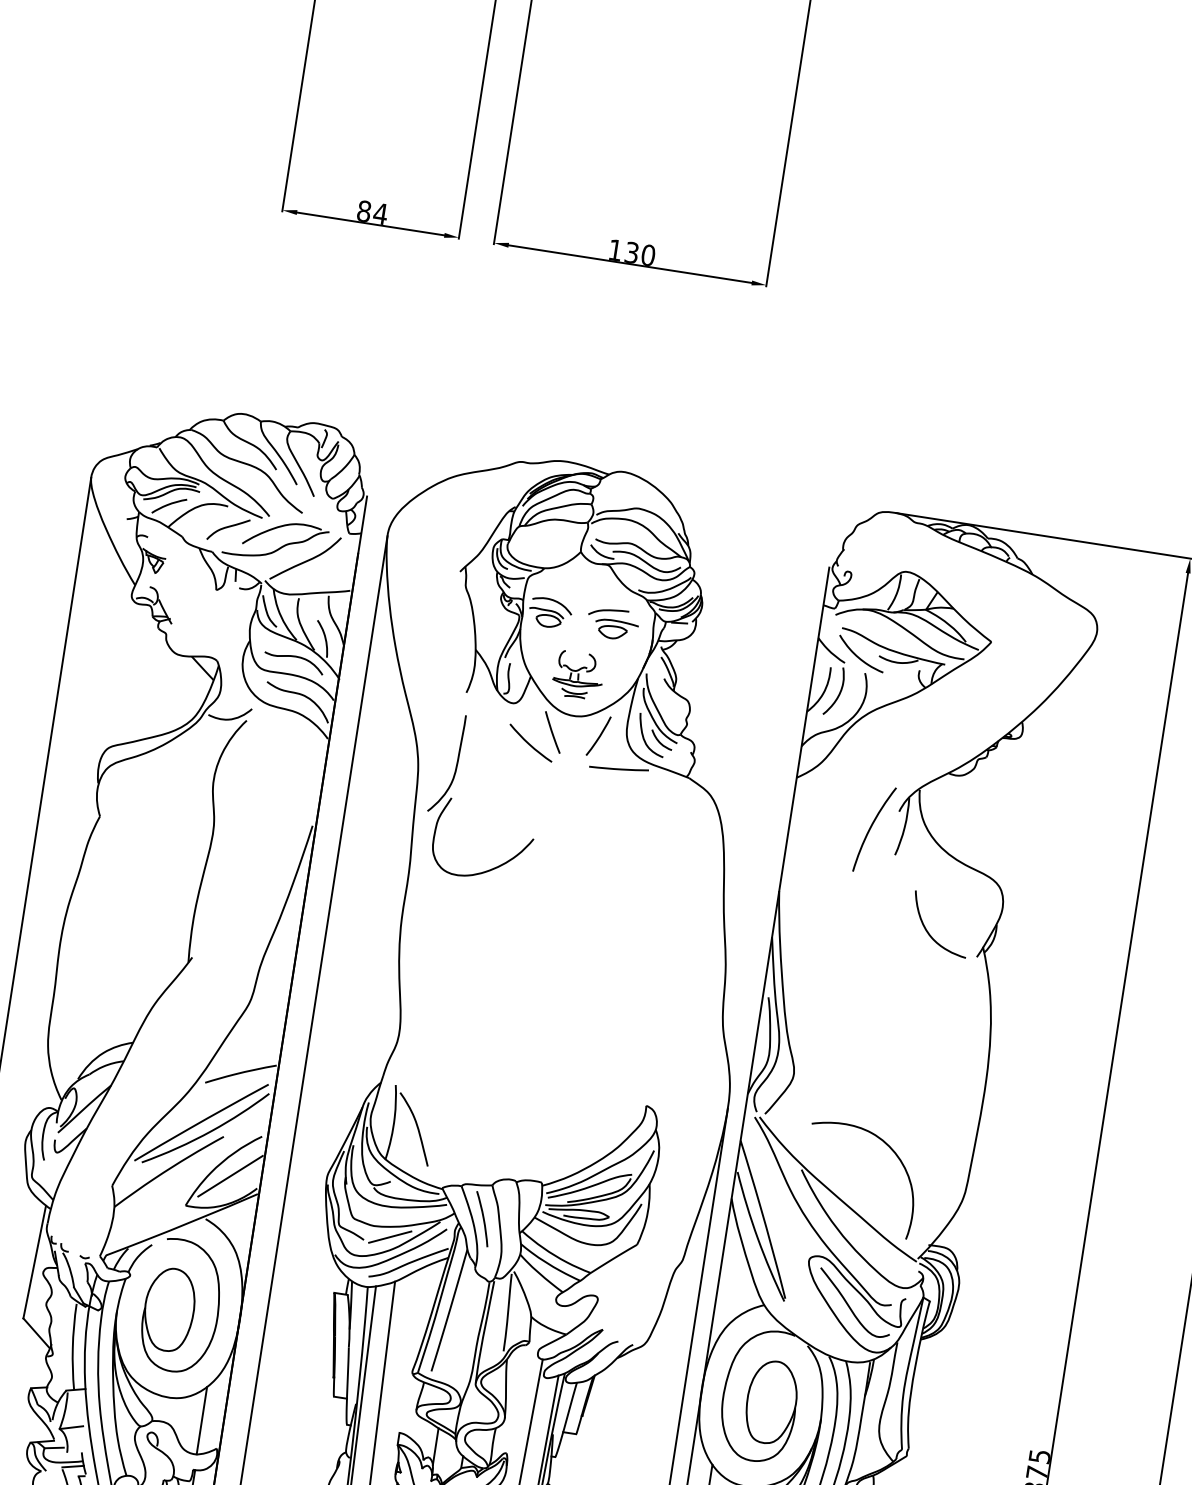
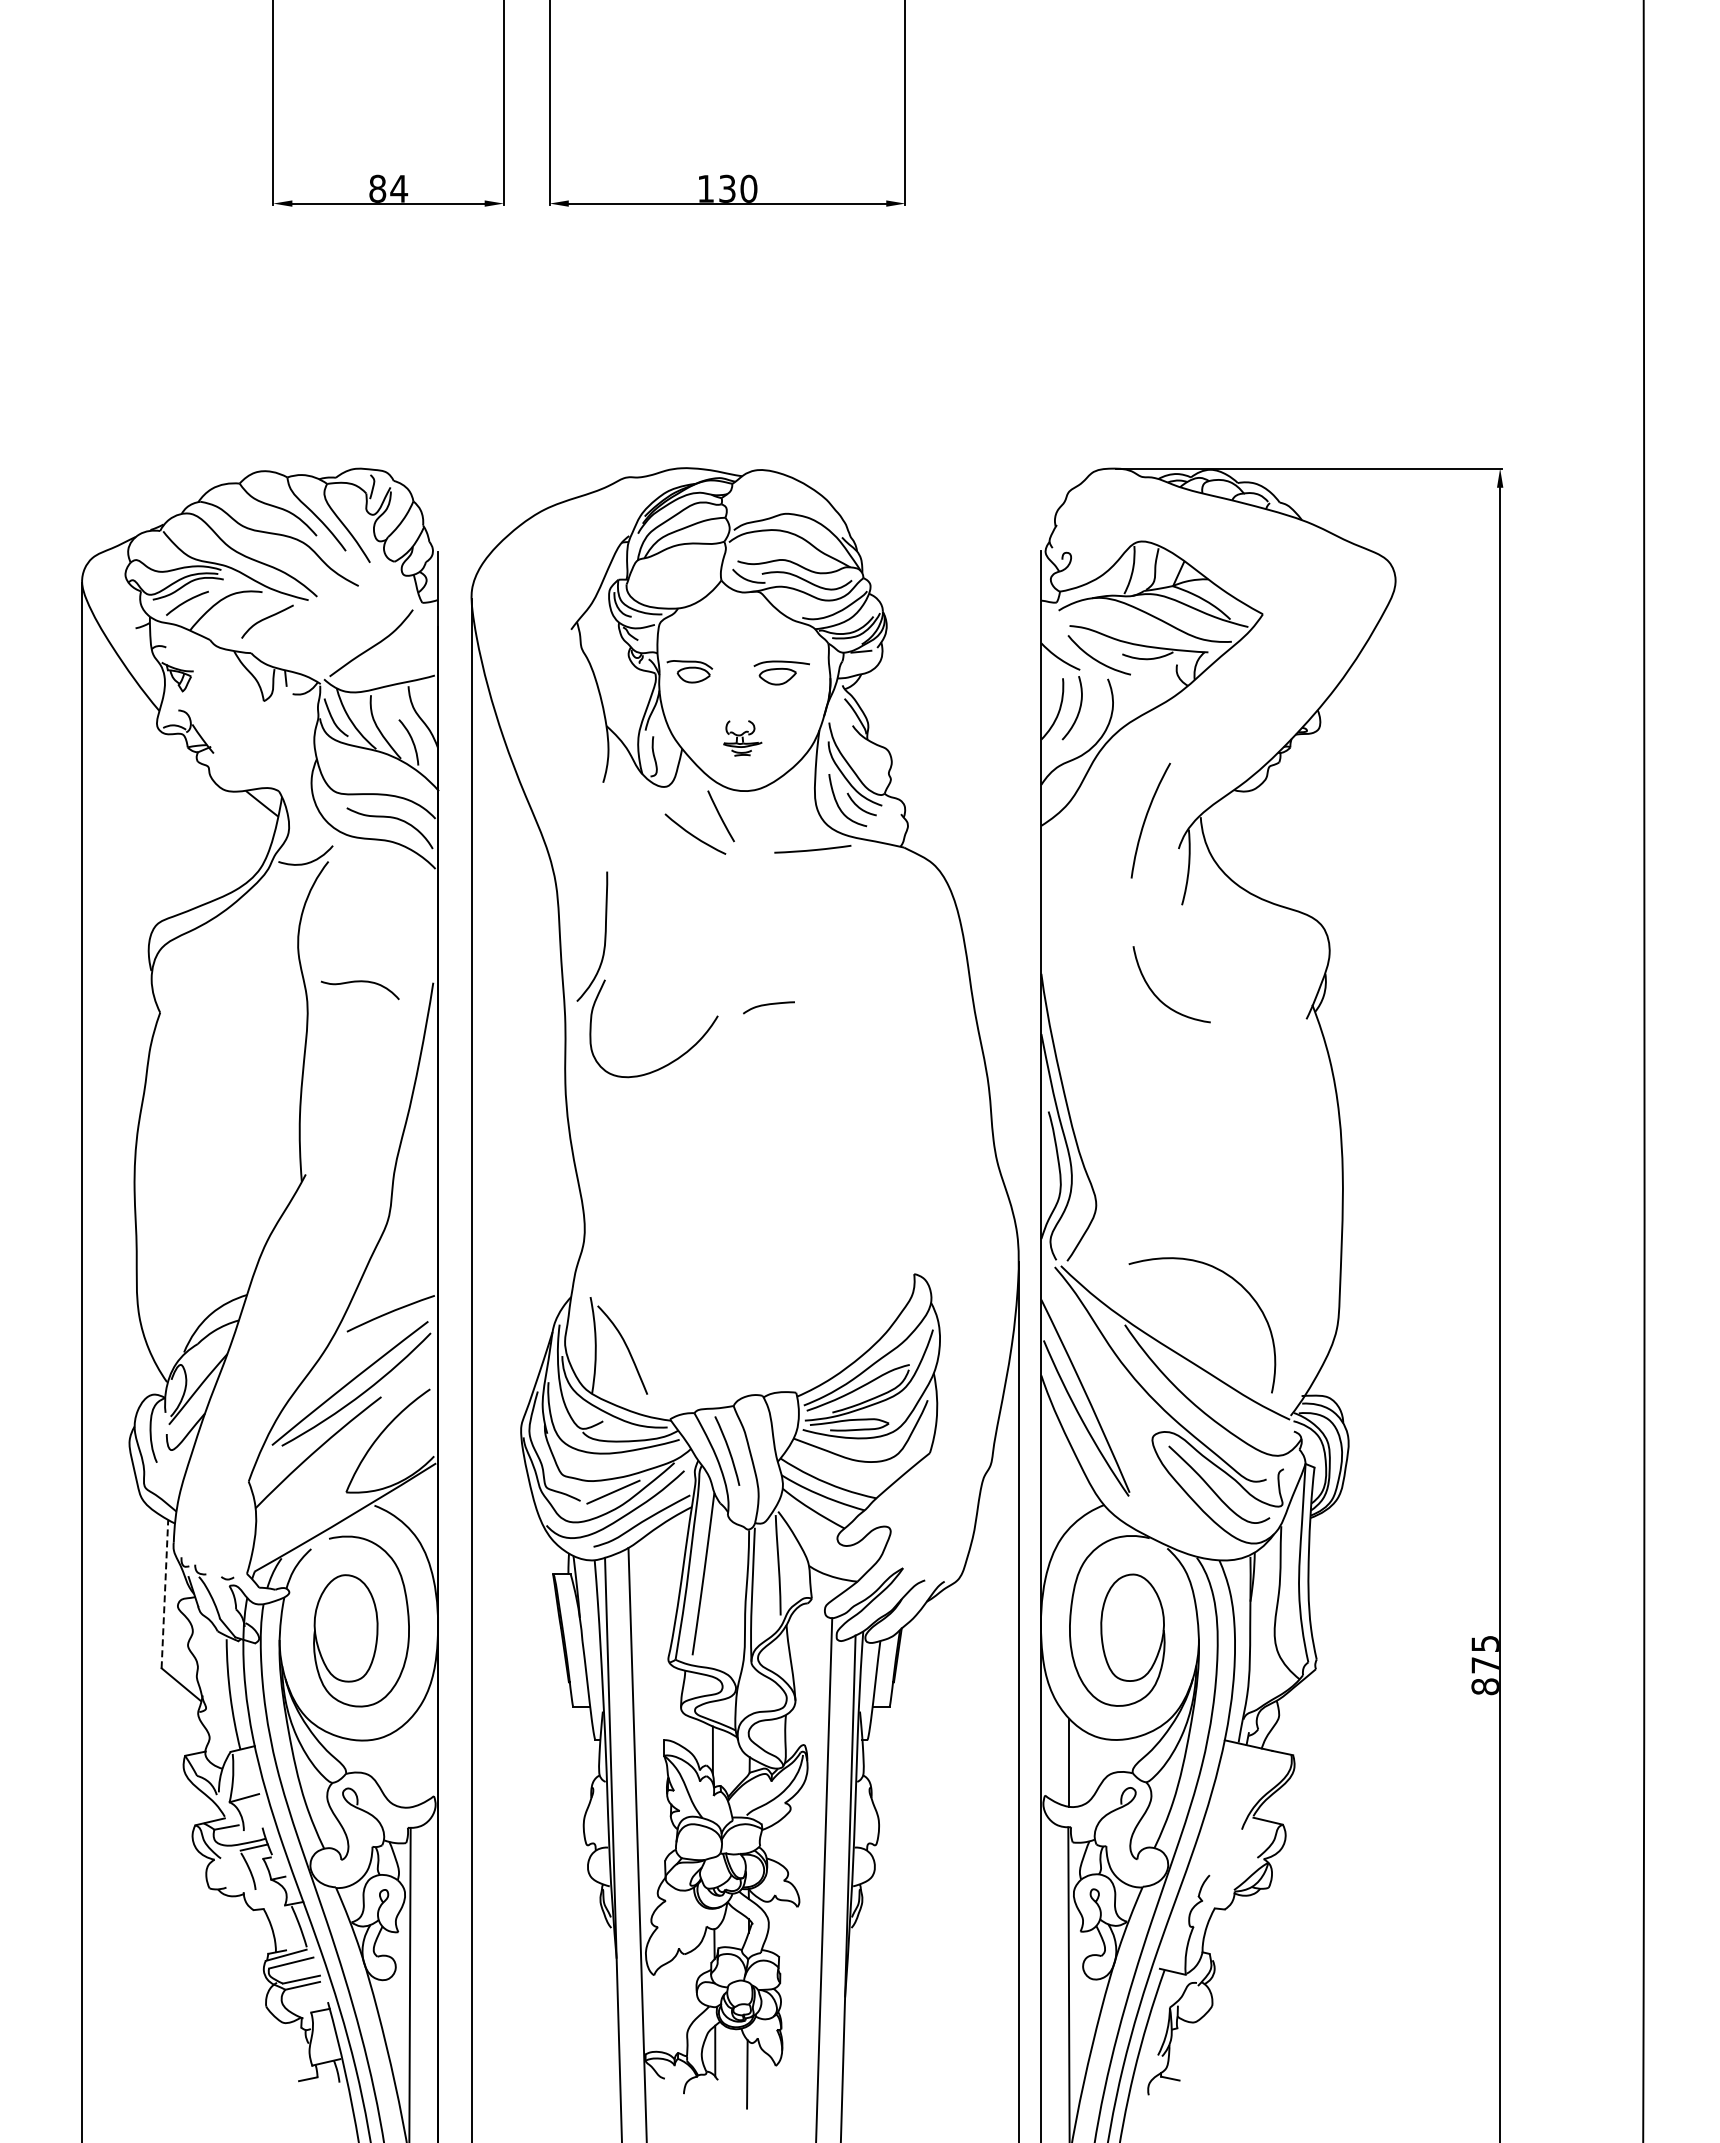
part: (280, 547) -> (337, 633), removed
curve: (555, 602) -> (698, 649), removed
curve: (608, 611) -> (768, 1005), moved
curve: (294, 657) -> (359, 982), moved
part: (578, 675) -> (742, 738), size x0.6
curve: (599, 735) -> (781, 811), removed
part: (451, 798) -> (605, 980), moved
curve: (871, 828) -> (1146, 819), moved
curve: (928, 932) -> (1158, 997), moved
line: (230, 1175) -> (397, 1445), removed
line: (34, 1261) -> (164, 1593), solid -> dashed
line: (201, 1420) -> (409, 1763), removed

